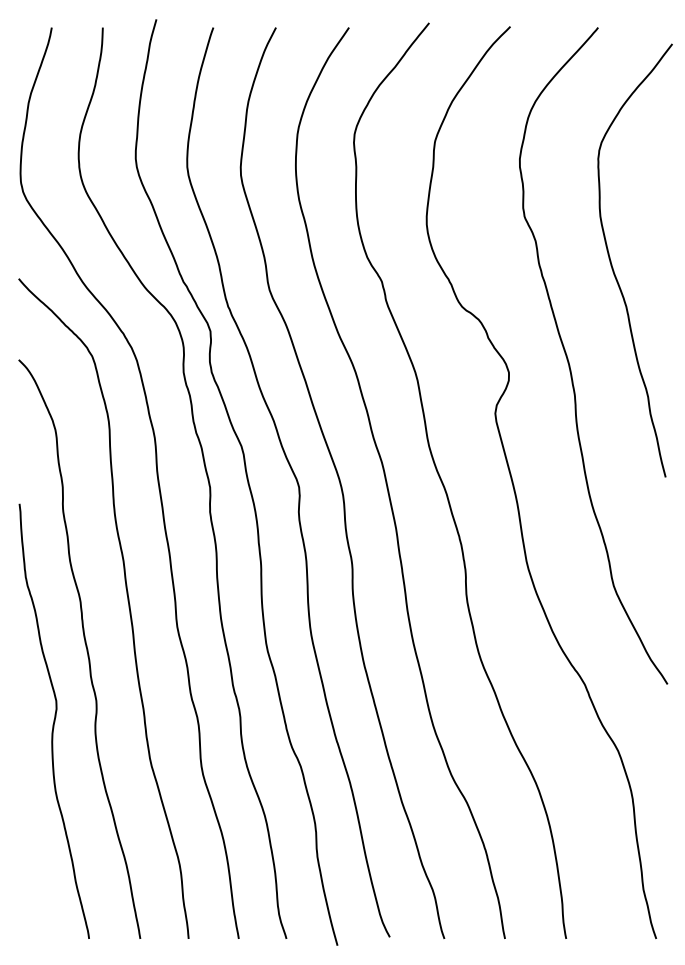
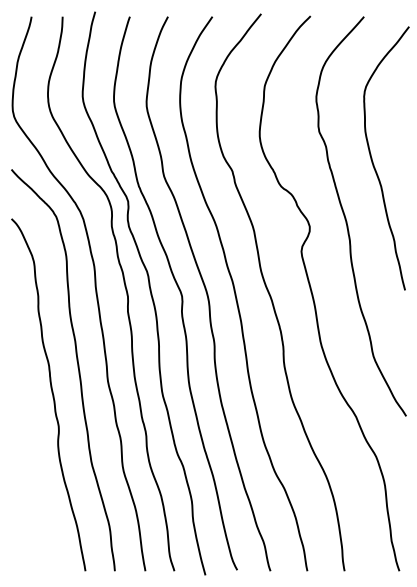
curve: (54, 720) -> (33, 438), removed

